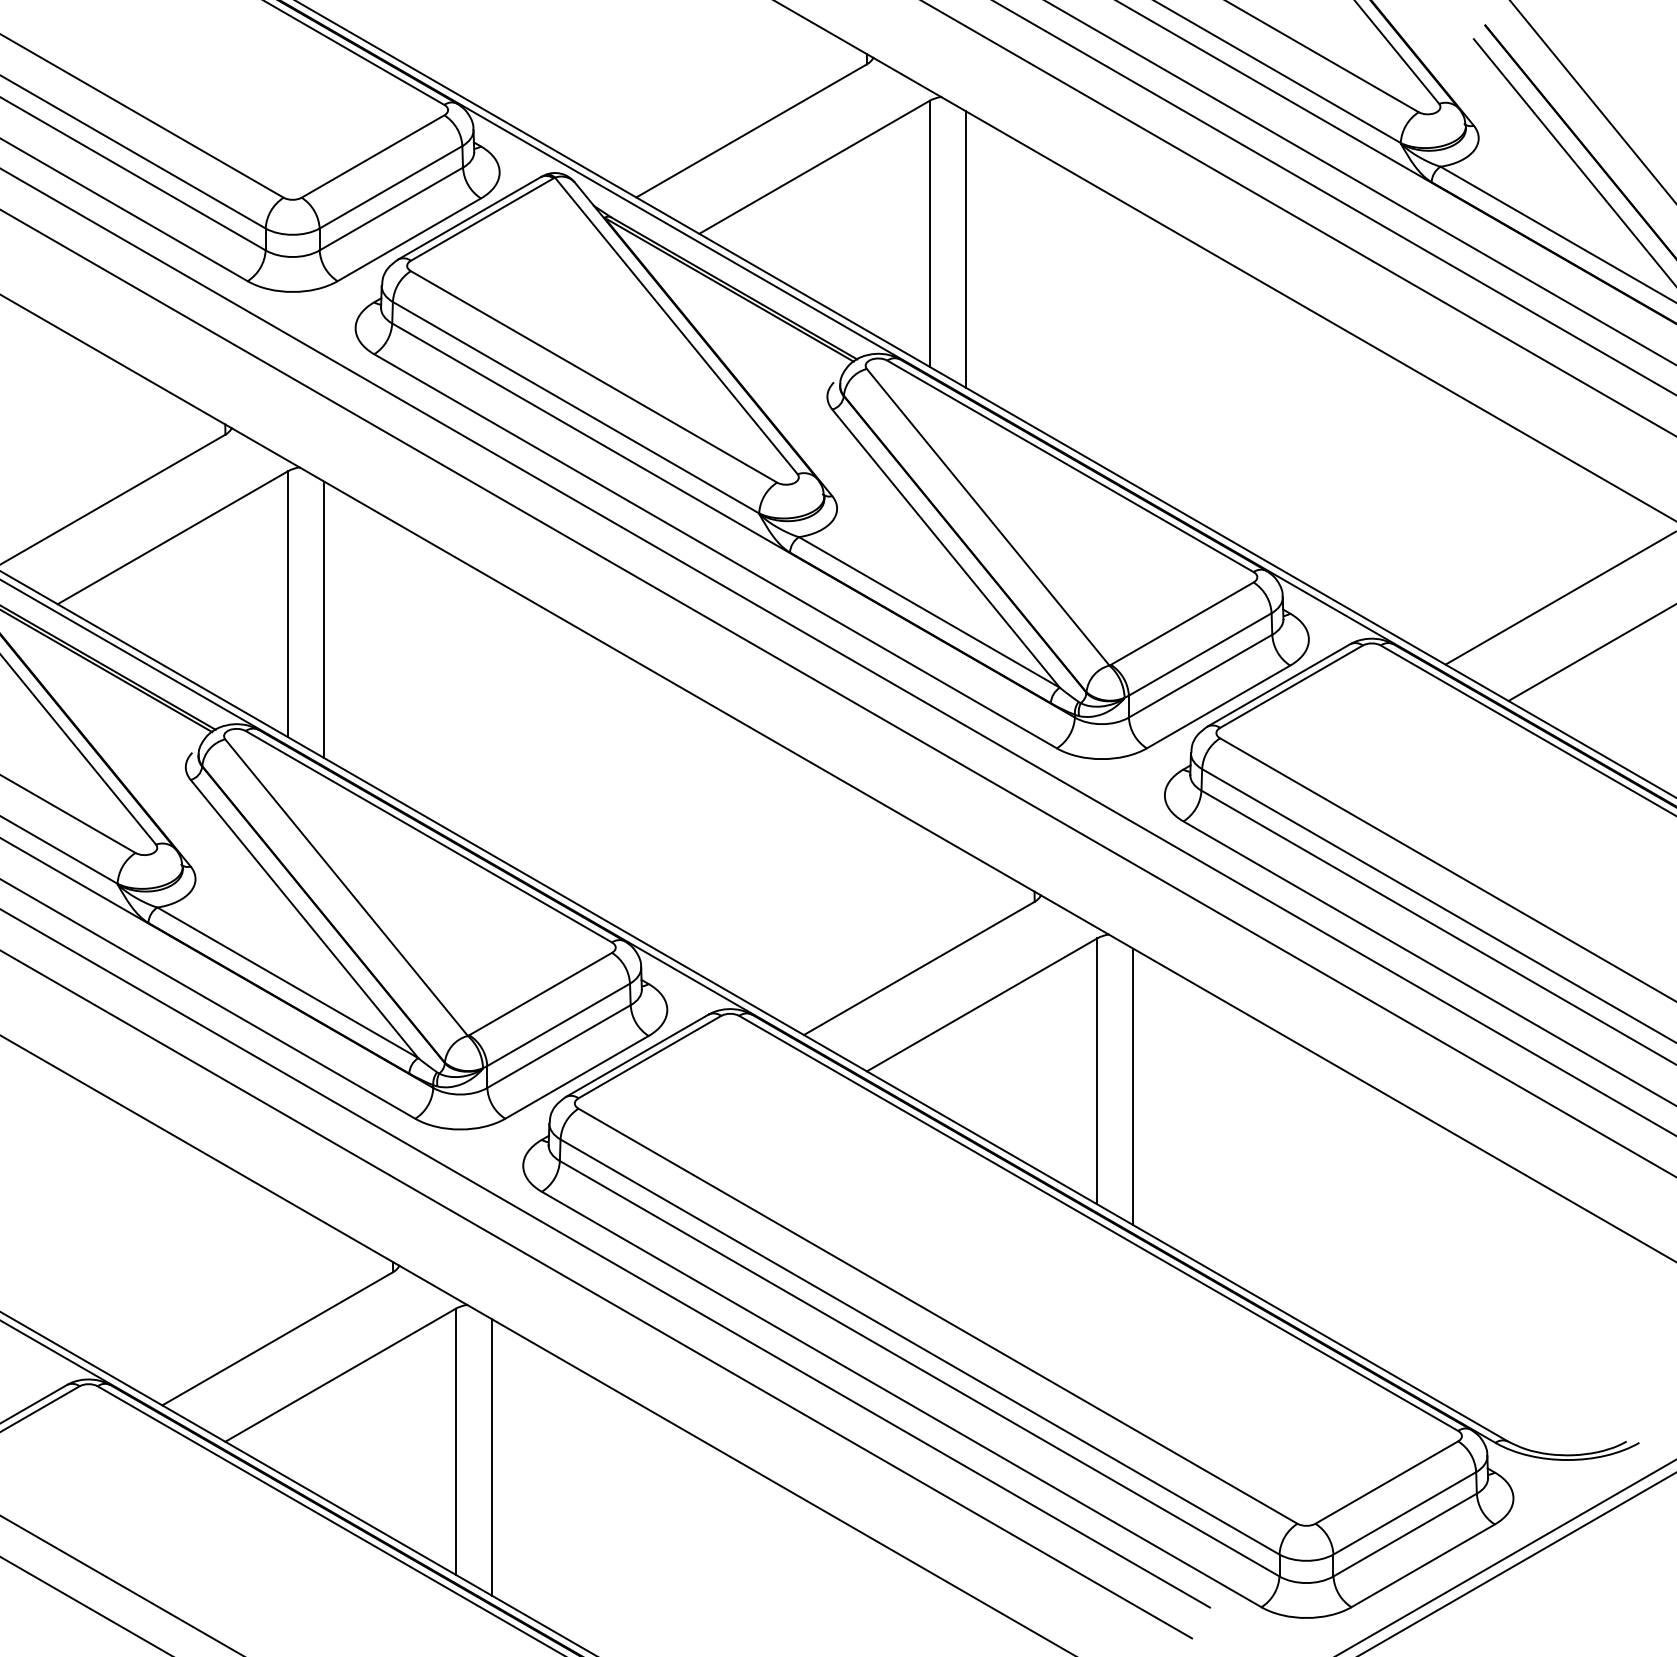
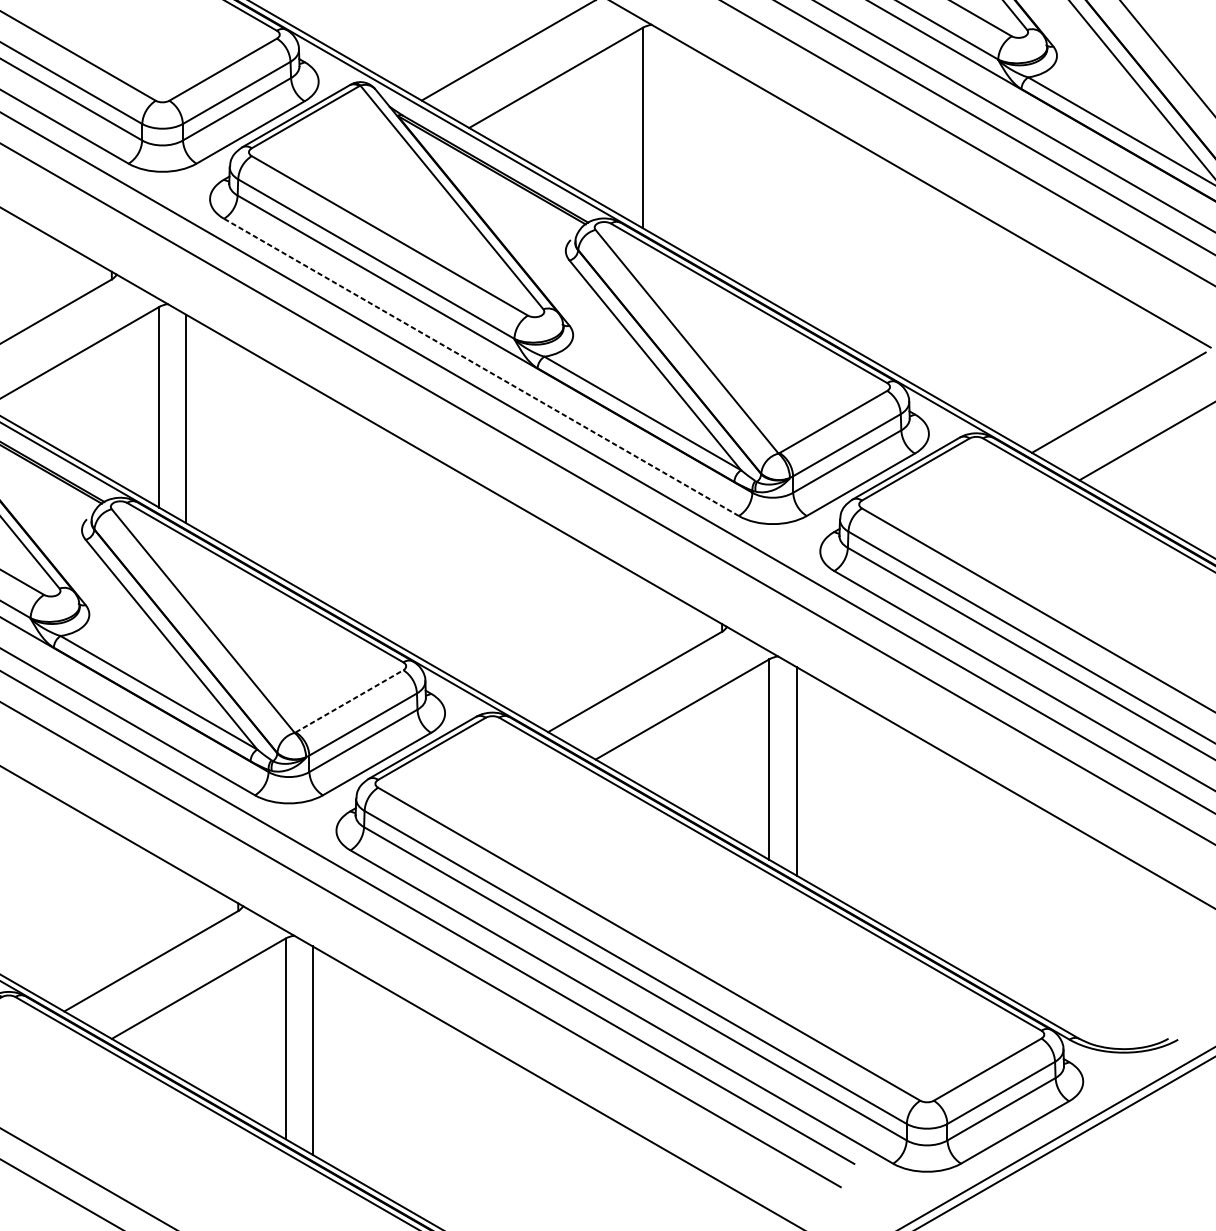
line: (965, 249) -> (669, 139), removed
line: (715, 551) -> (481, 367), solid -> dashed
line: (541, 993) -> (350, 700), solid -> dashed

